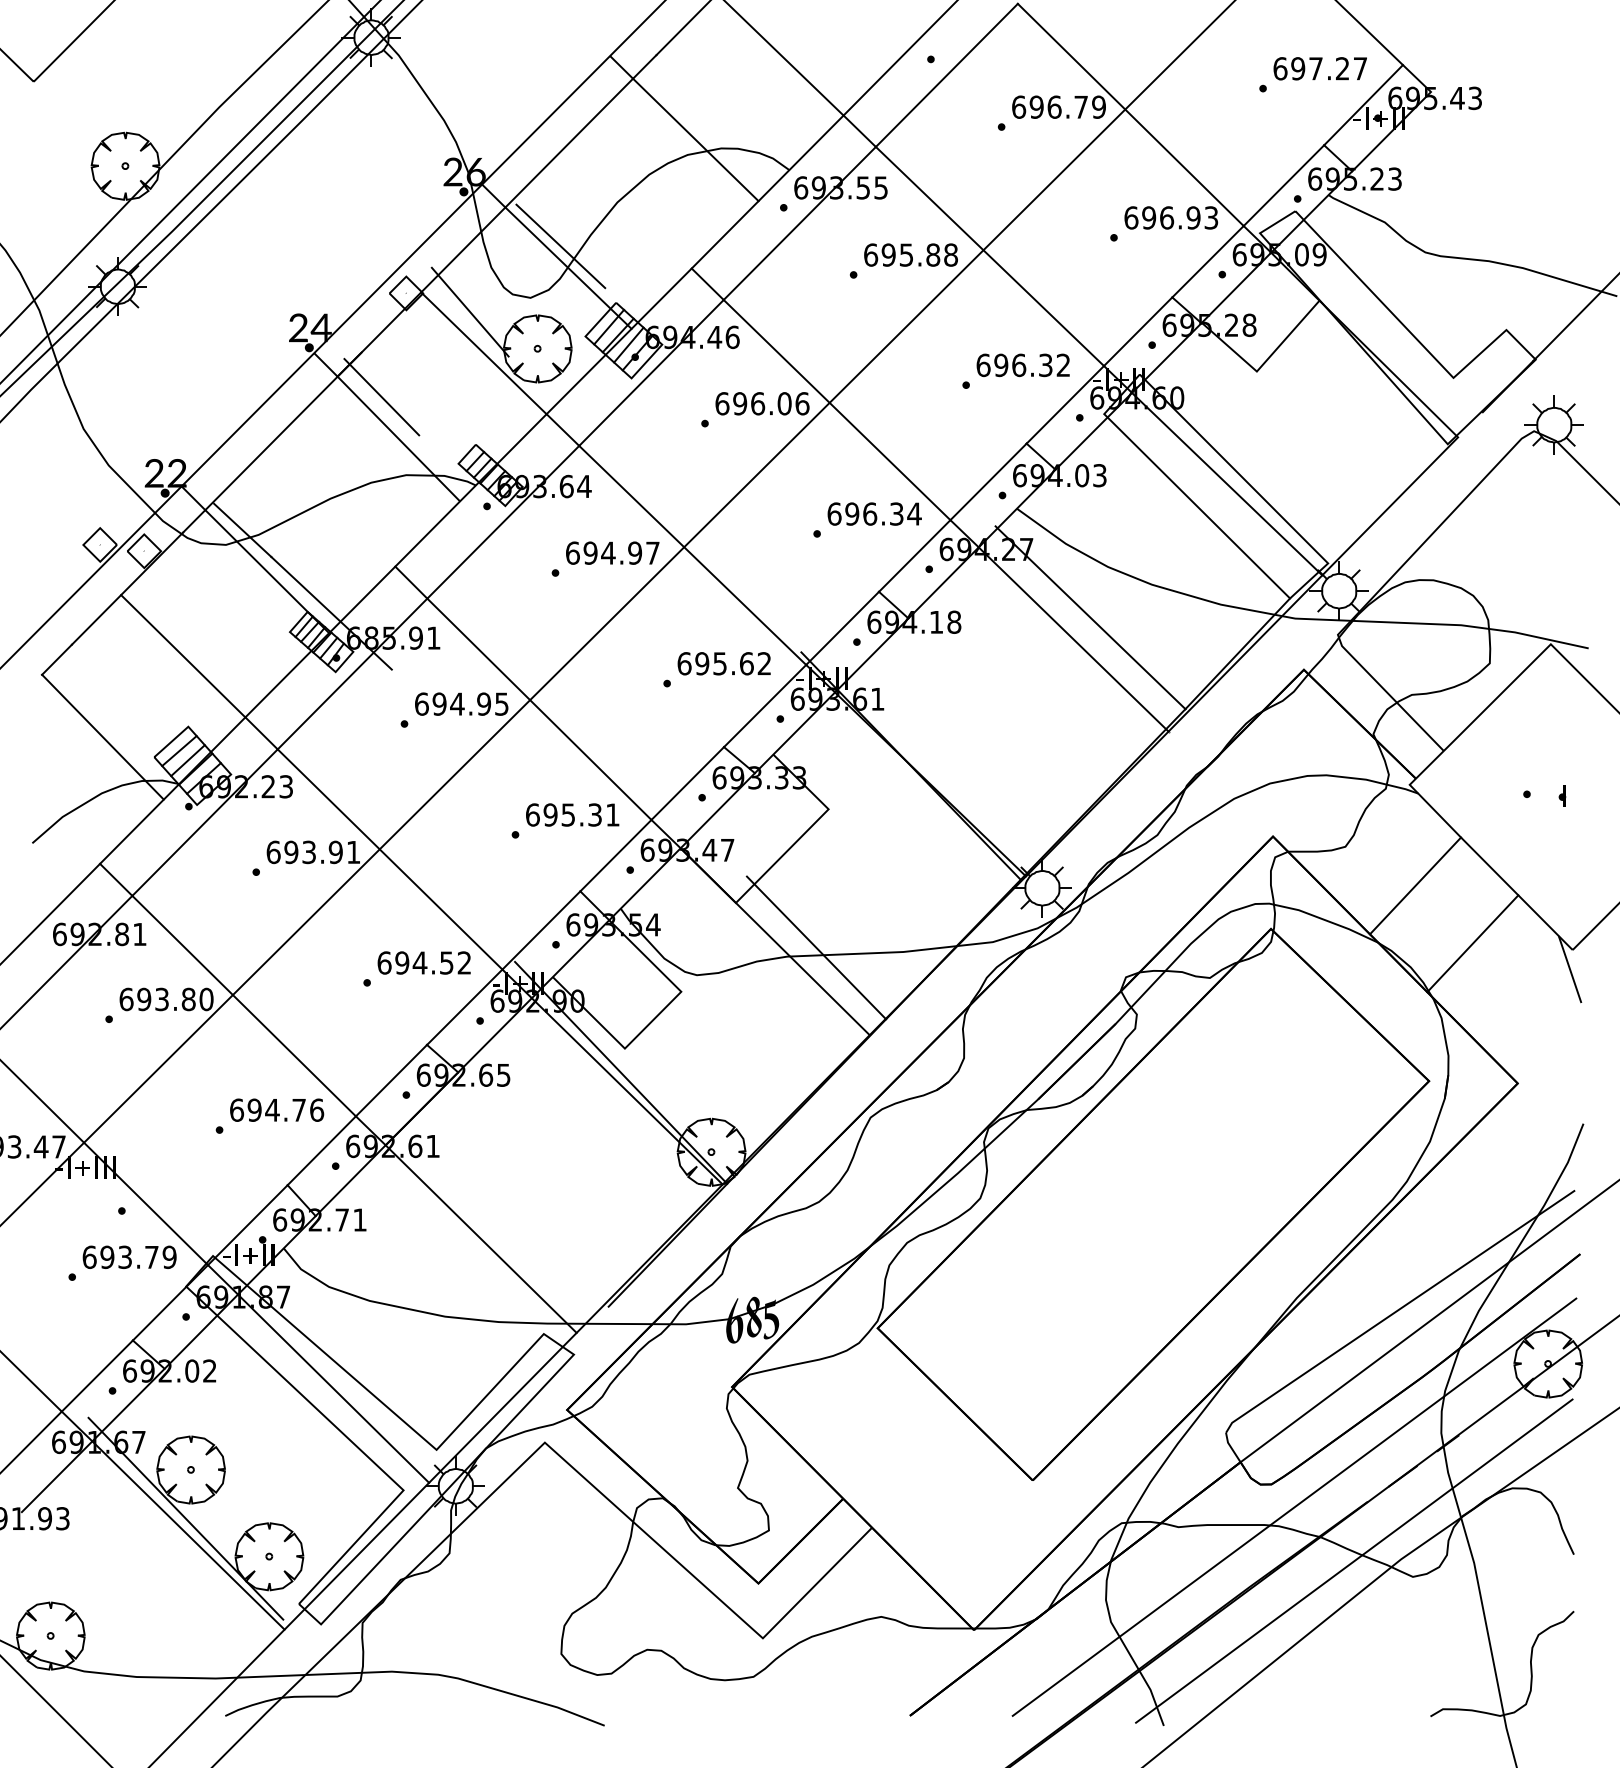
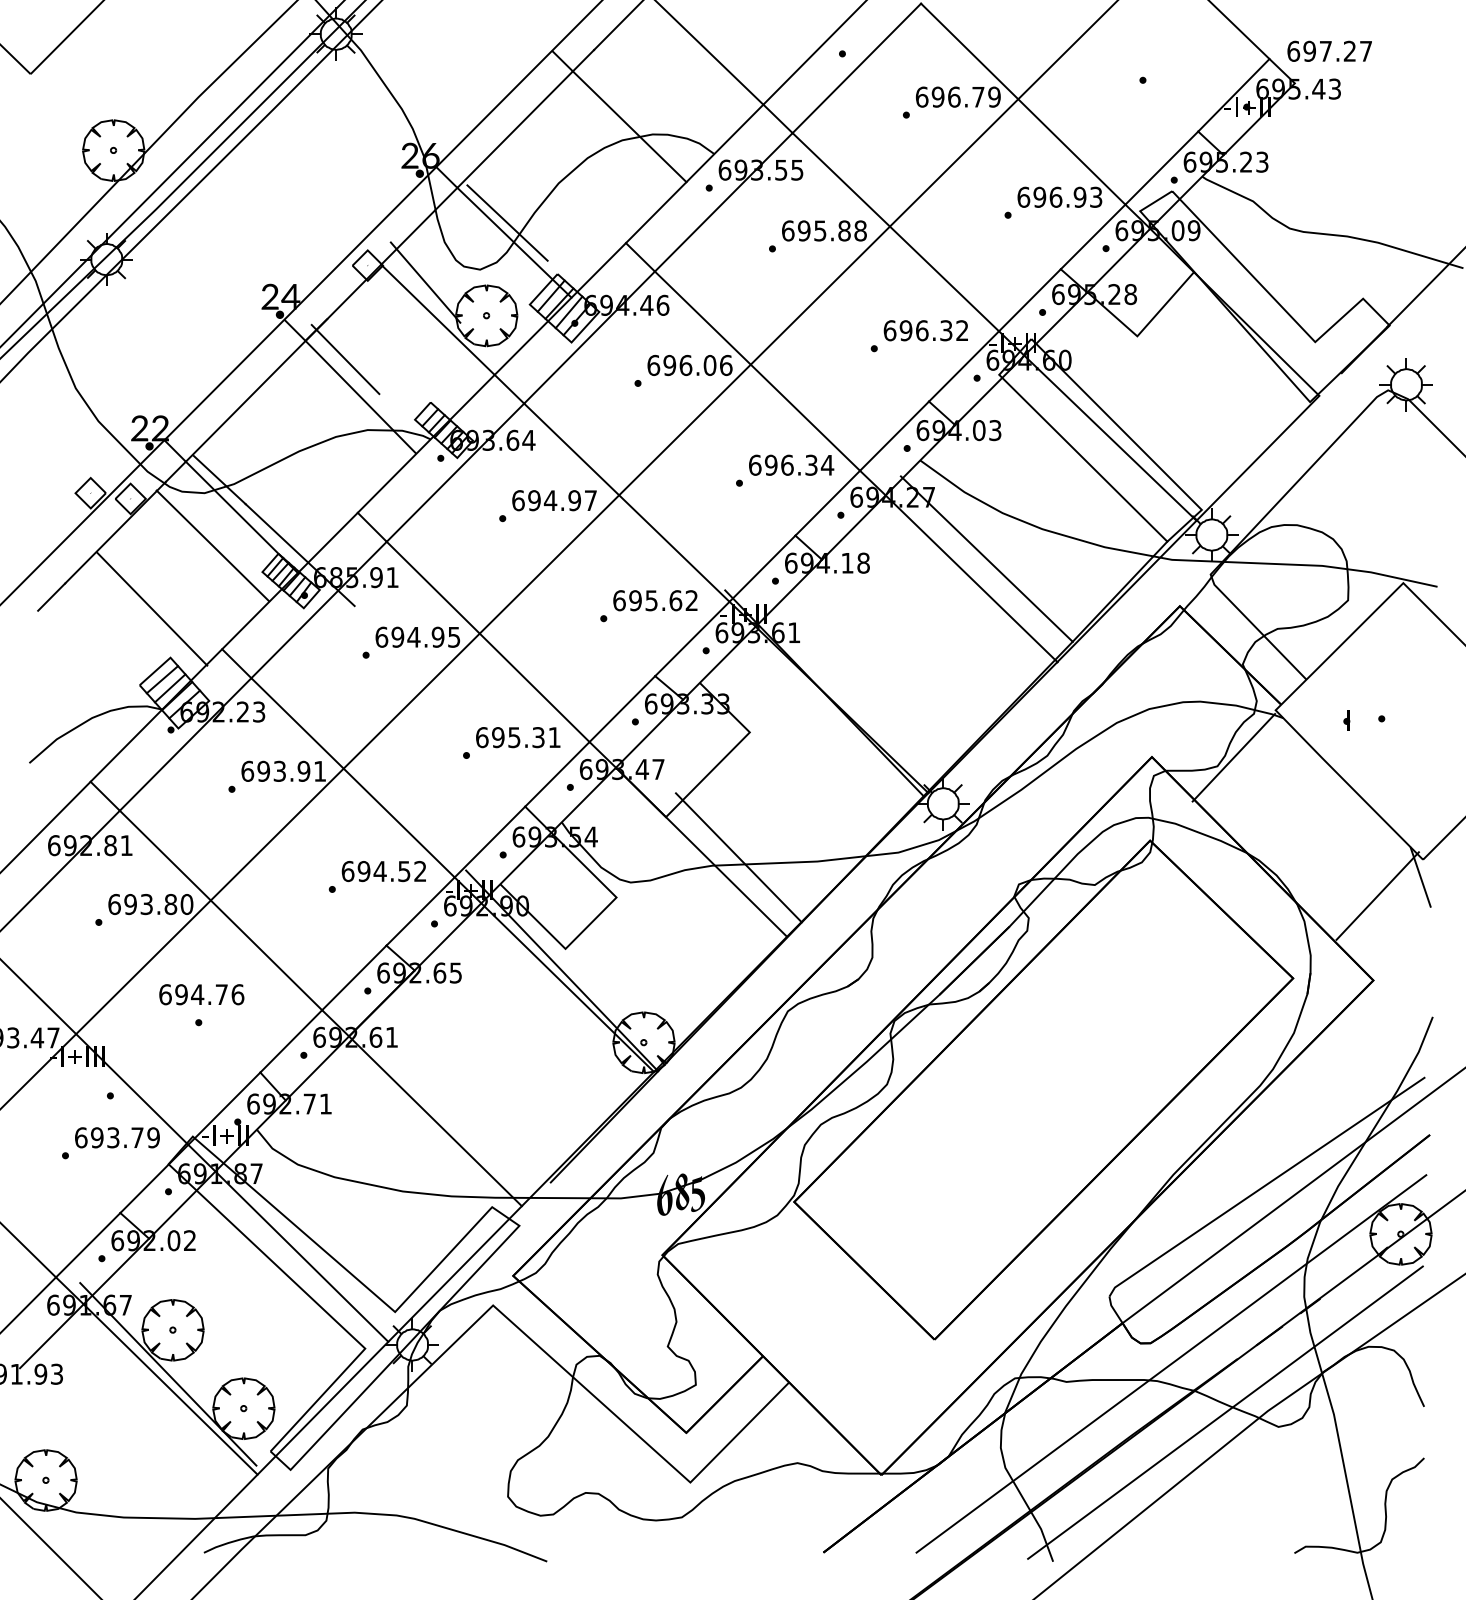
text: (1320, 67) -> (1329, 50), moved
line: (182, 655) -> (212, 545), moved
line: (103, 736) -> (152, 608), moved
part: (1562, 796) -> (1346, 720), moved
line: (1415, 885) -> (1233, 757), moved
line: (1472, 943) -> (1377, 895), moved
text: (276, 1110) -> (201, 994), moved

